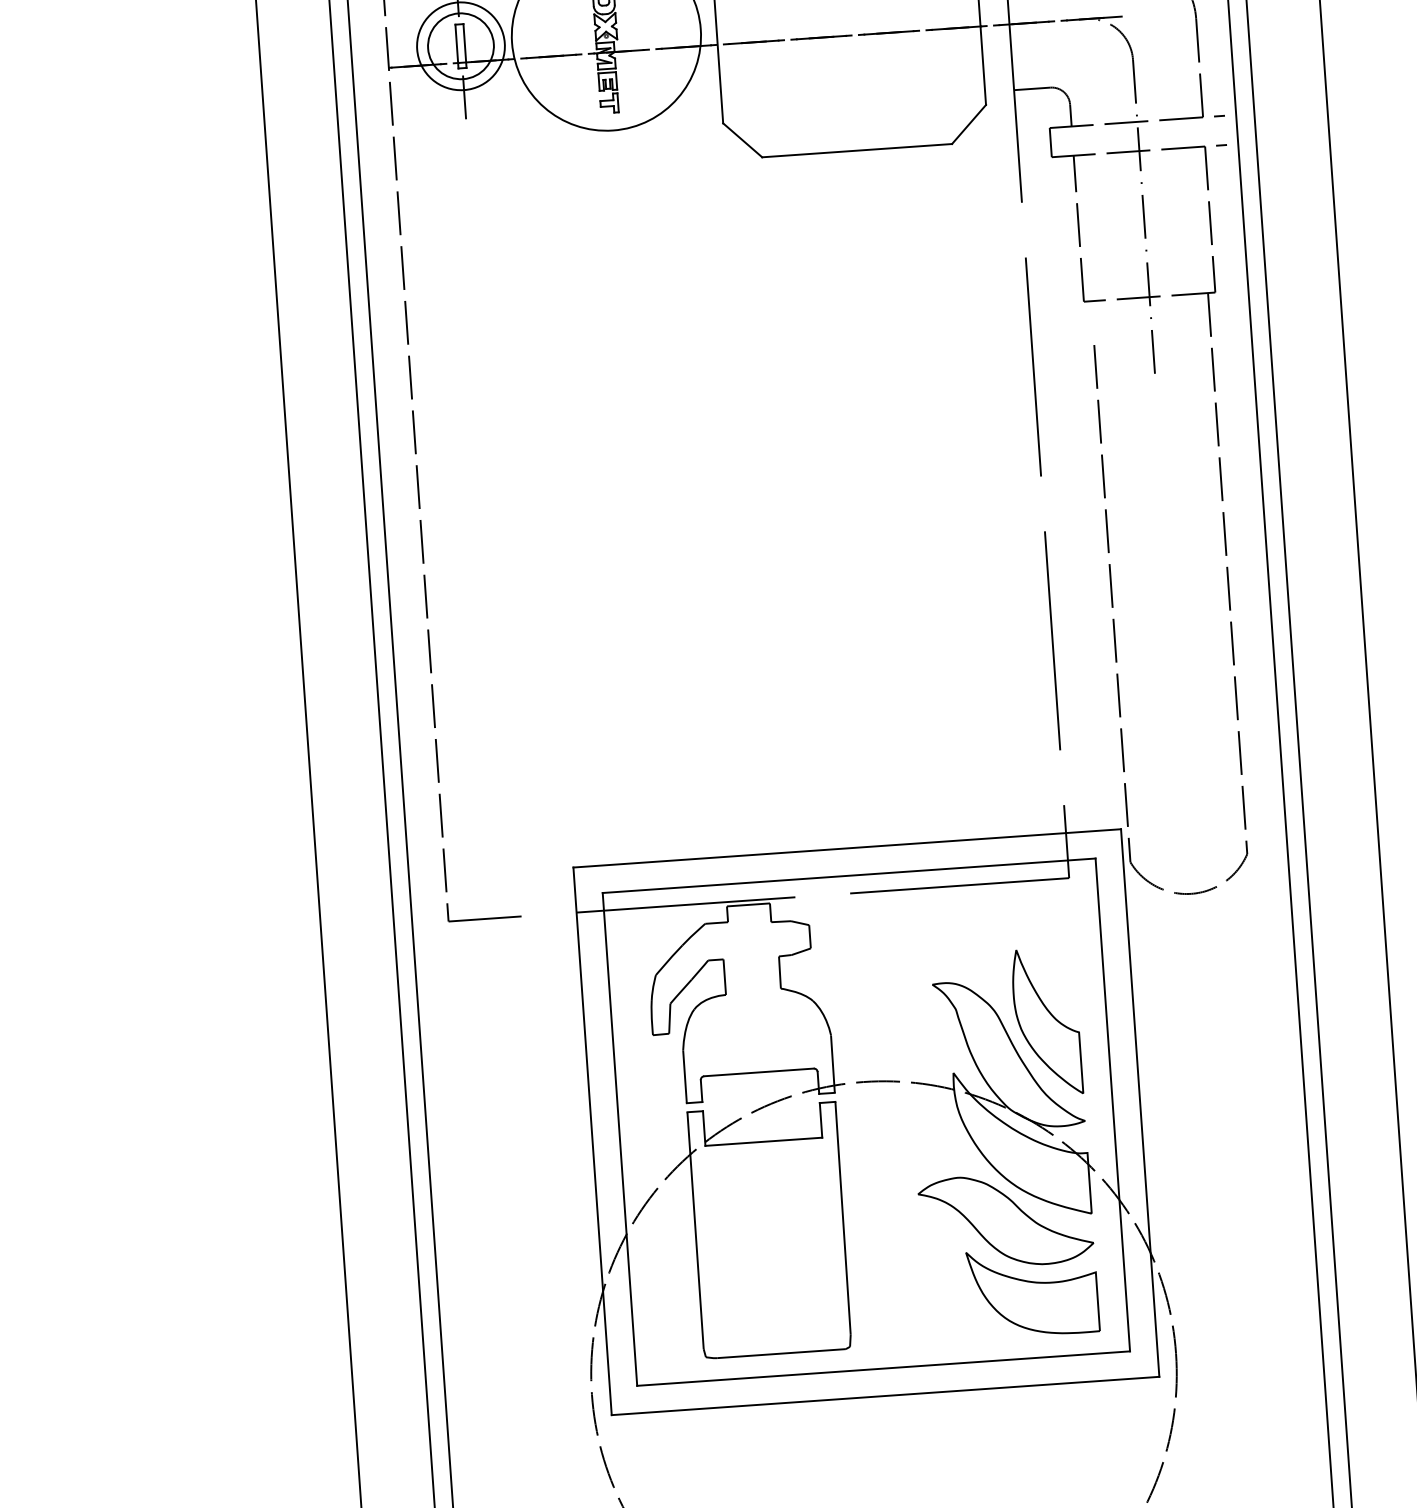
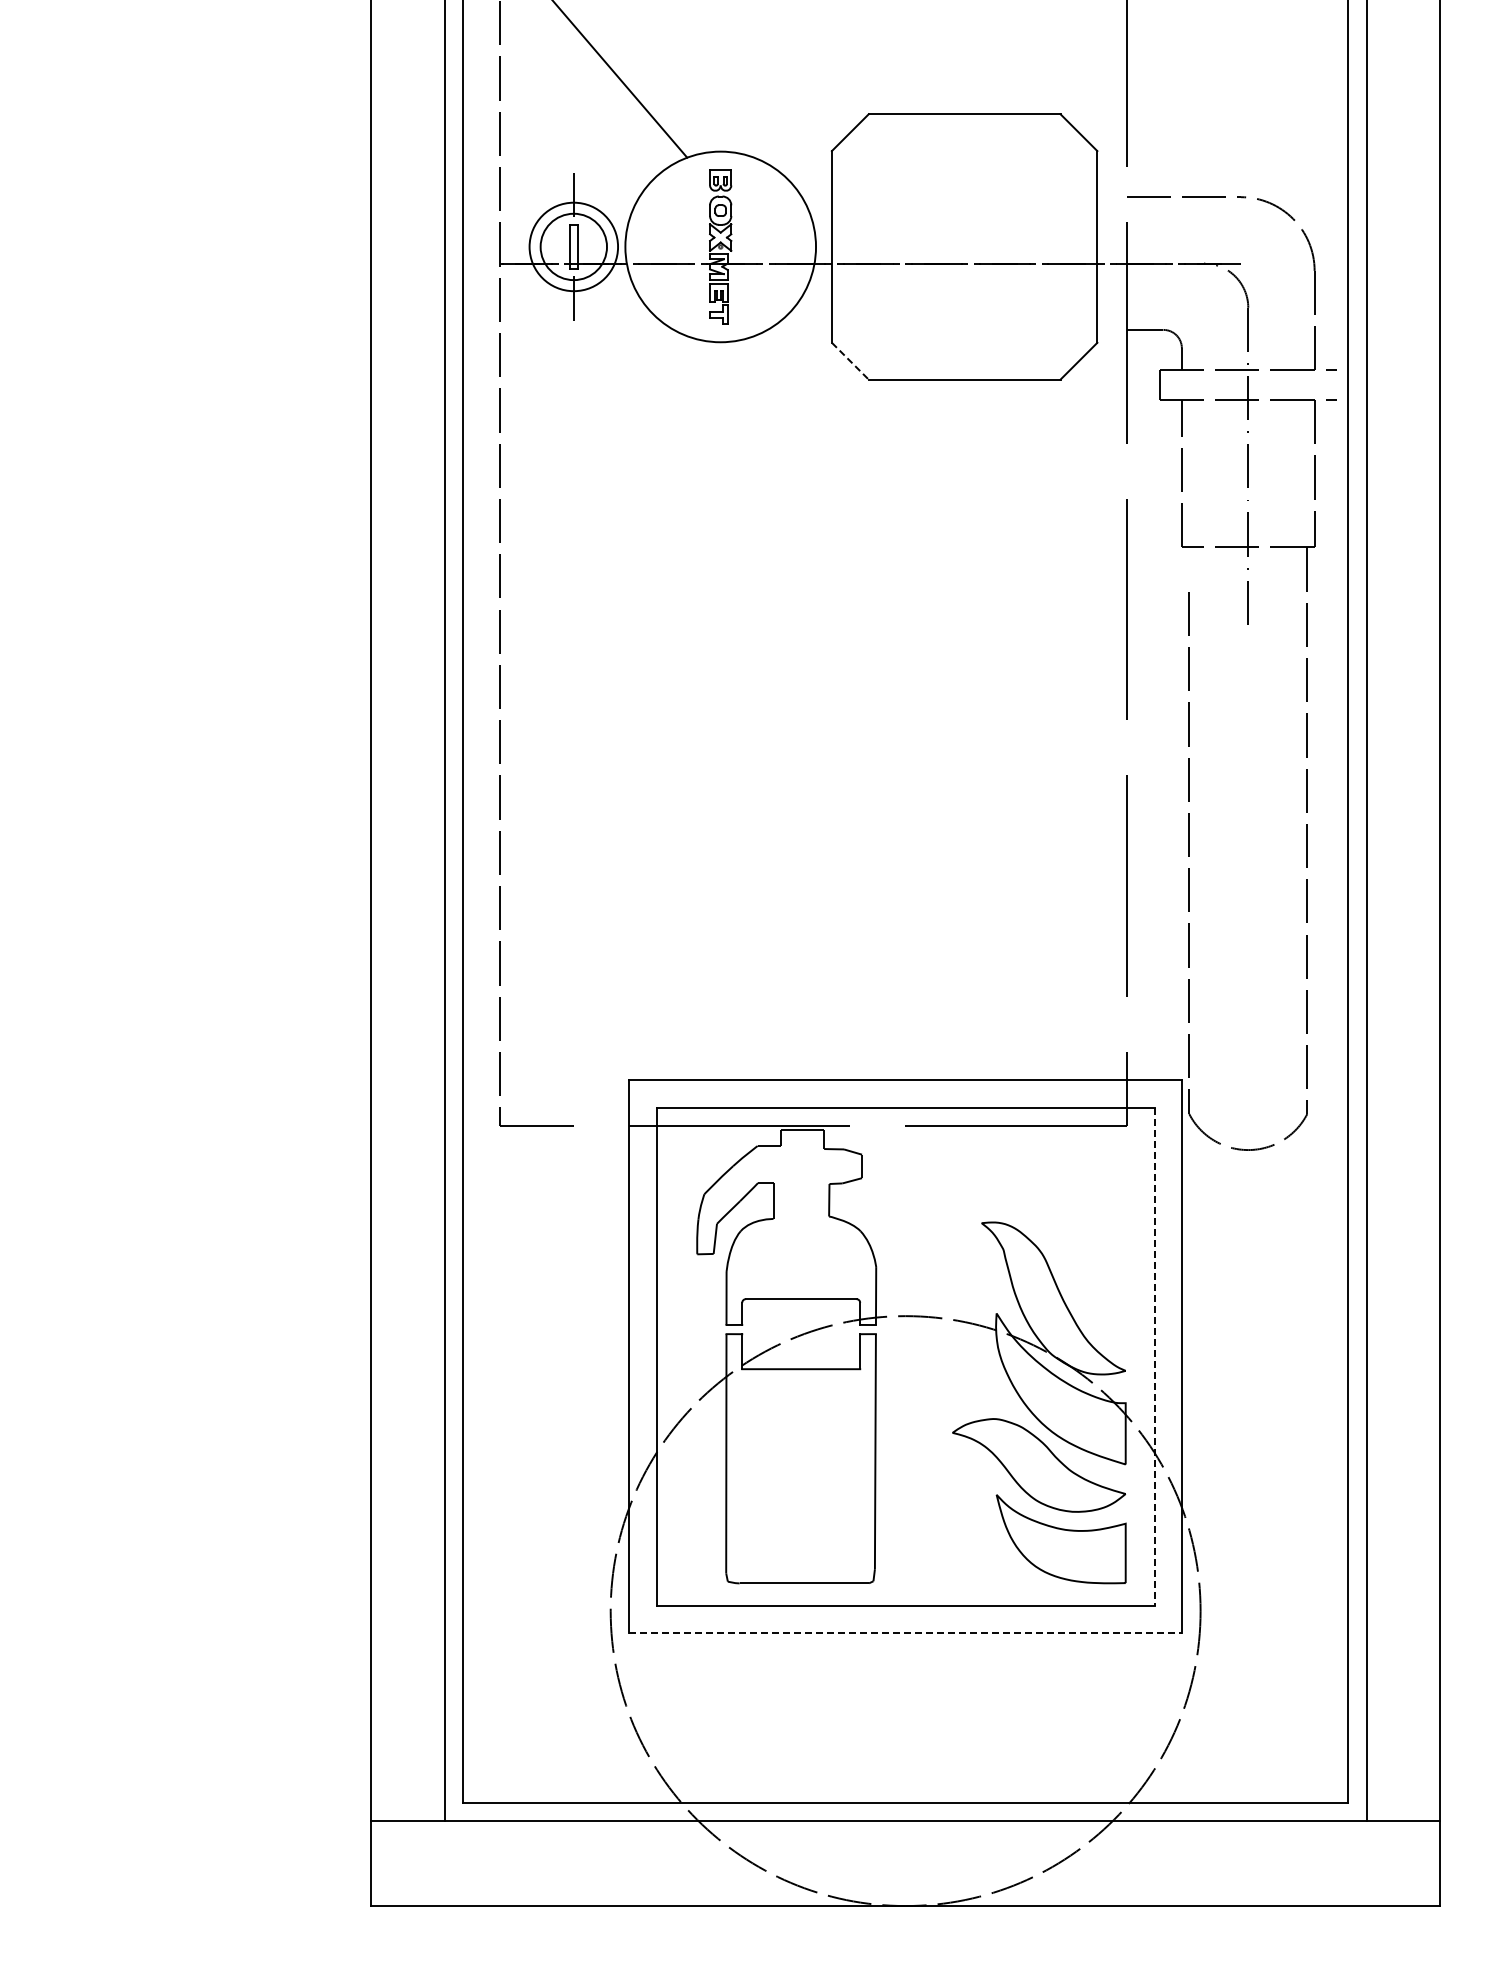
line: (742, 140) -> (850, 361), solid -> dashed
part: (1046, 1021) -> (1093, 1268), removed
line: (1112, 1104) -> (1154, 1356), solid -> dashed
line: (885, 1396) -> (905, 1633), solid -> dashed

